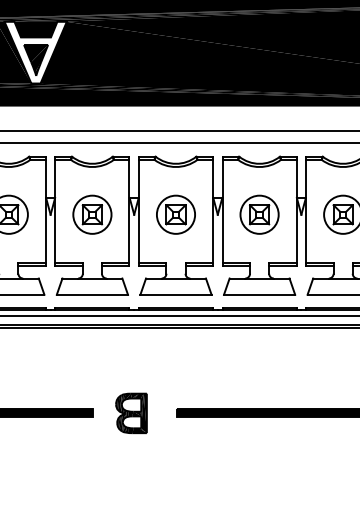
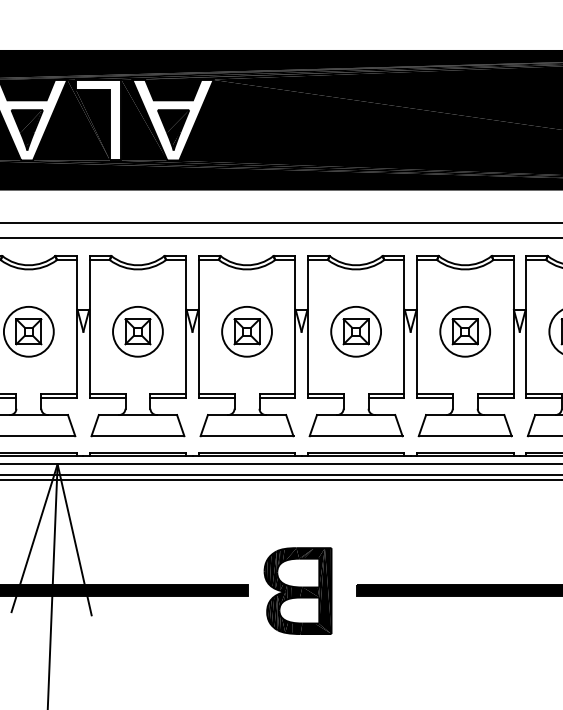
part: (131, 413) -> (297, 590), size x1.67

